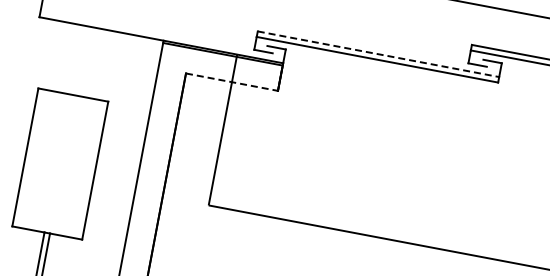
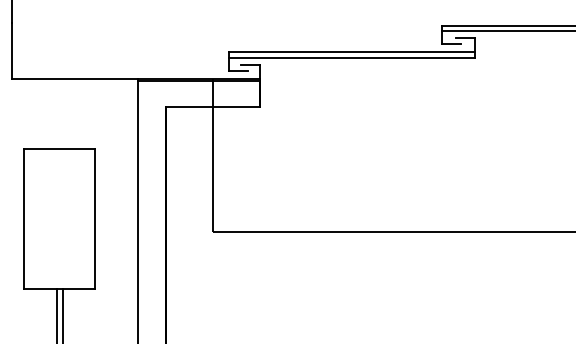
line: (378, 54) -> (352, 52), dashed -> solid
line: (232, 81) -> (213, 106), dashed -> solid

